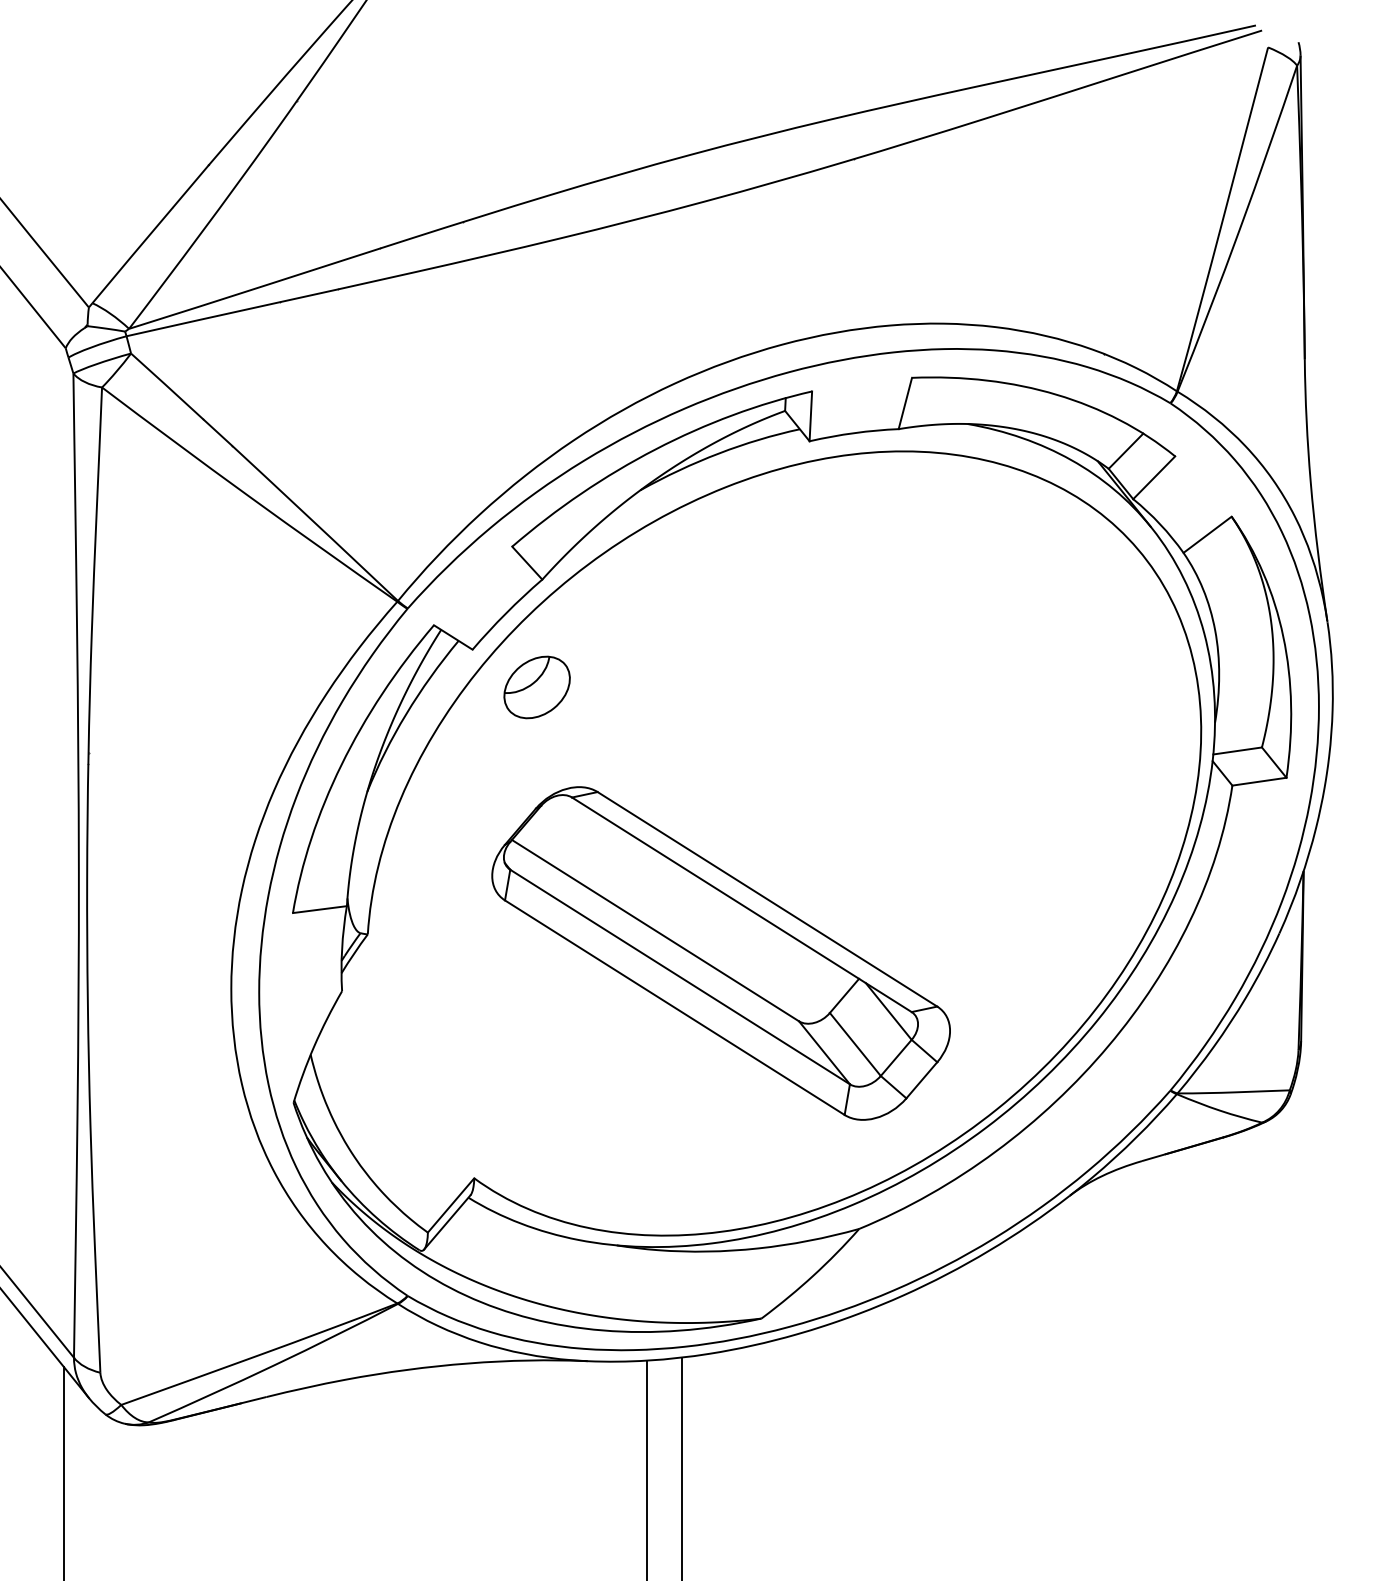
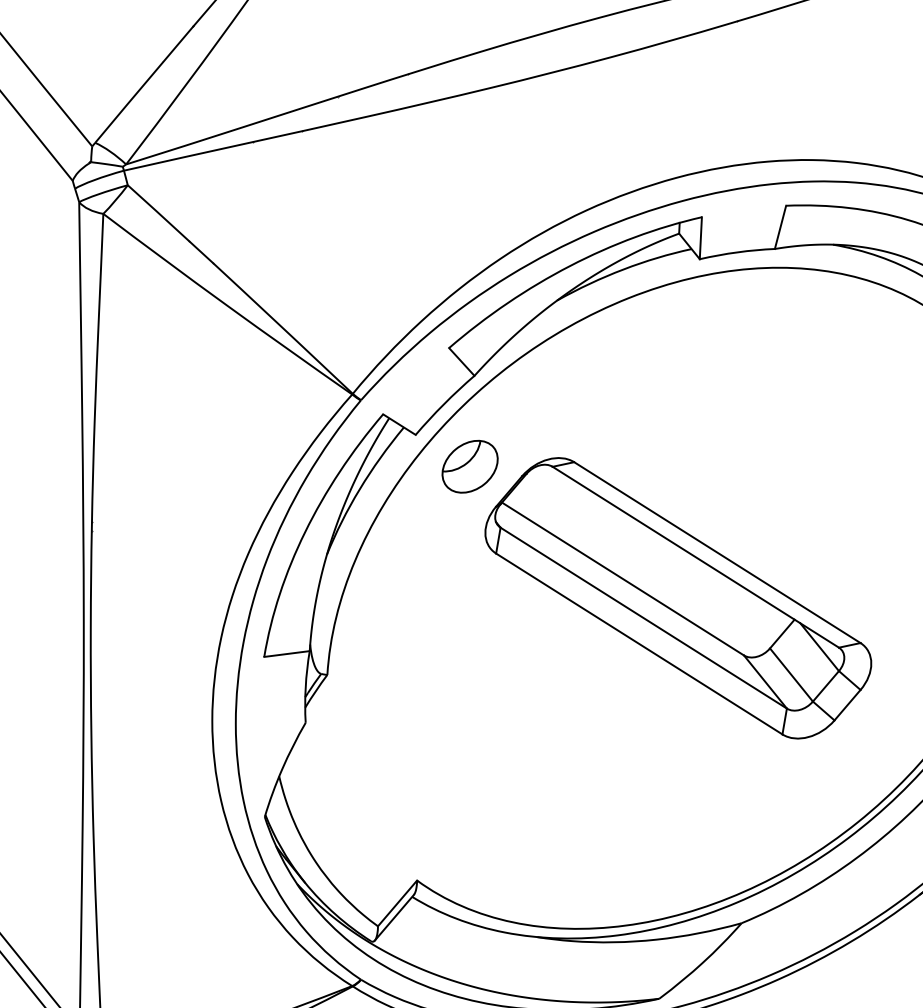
part: (720, 953) -> (677, 598), moved

